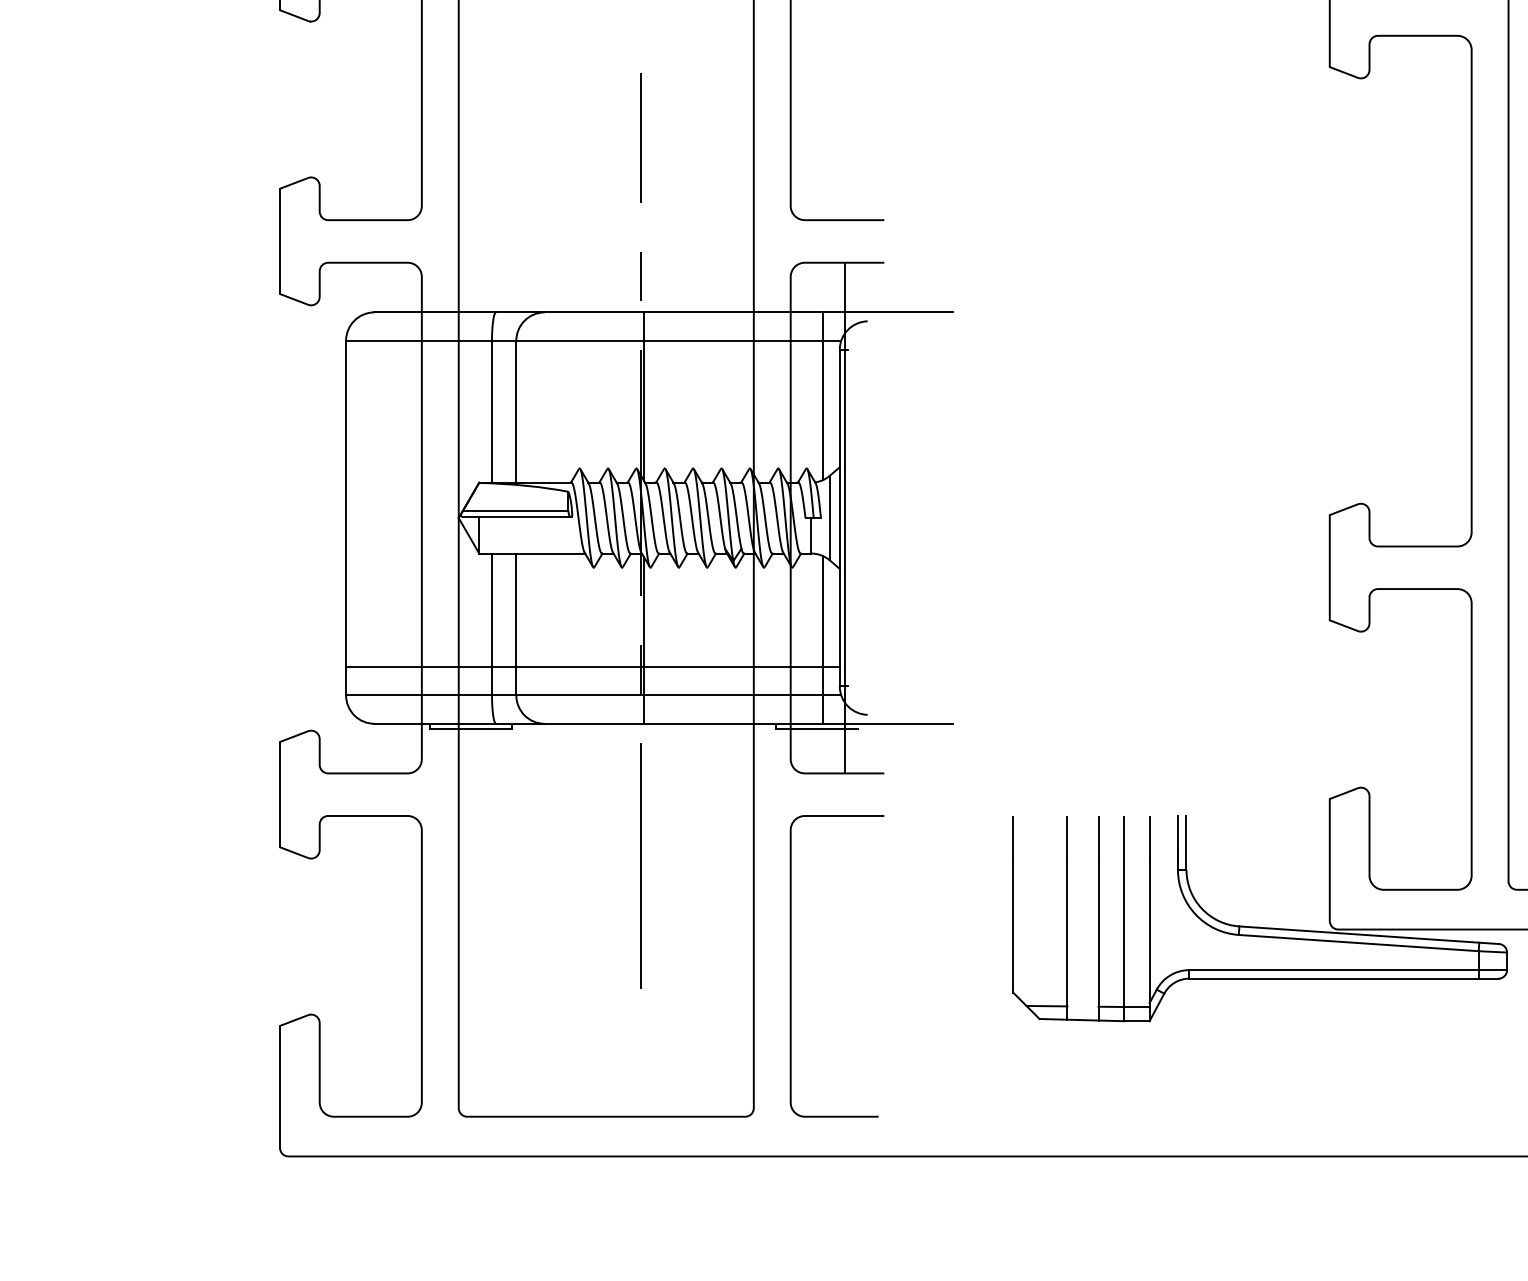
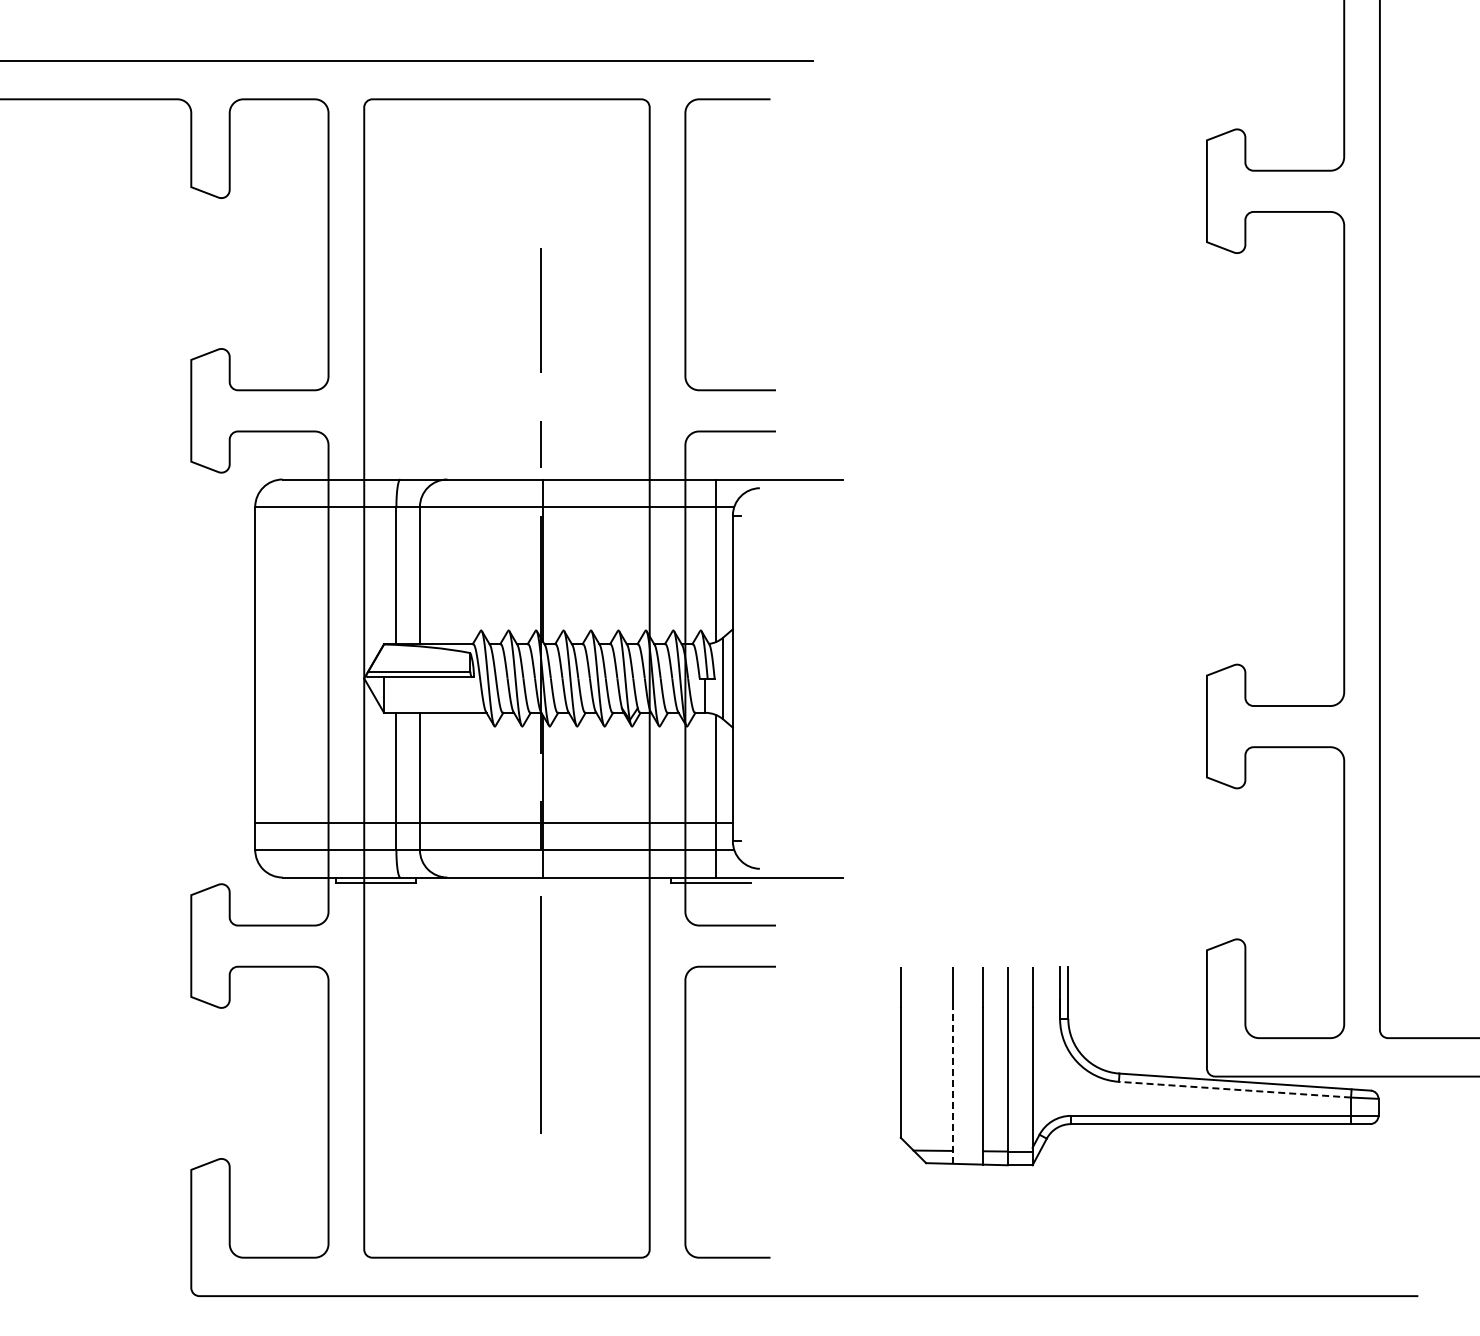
line: (844, 518) -> (737, 678), removed
line: (1067, 938) -> (953, 1085), solid -> dashed
line: (1358, 942) -> (1234, 1089), solid -> dashed

